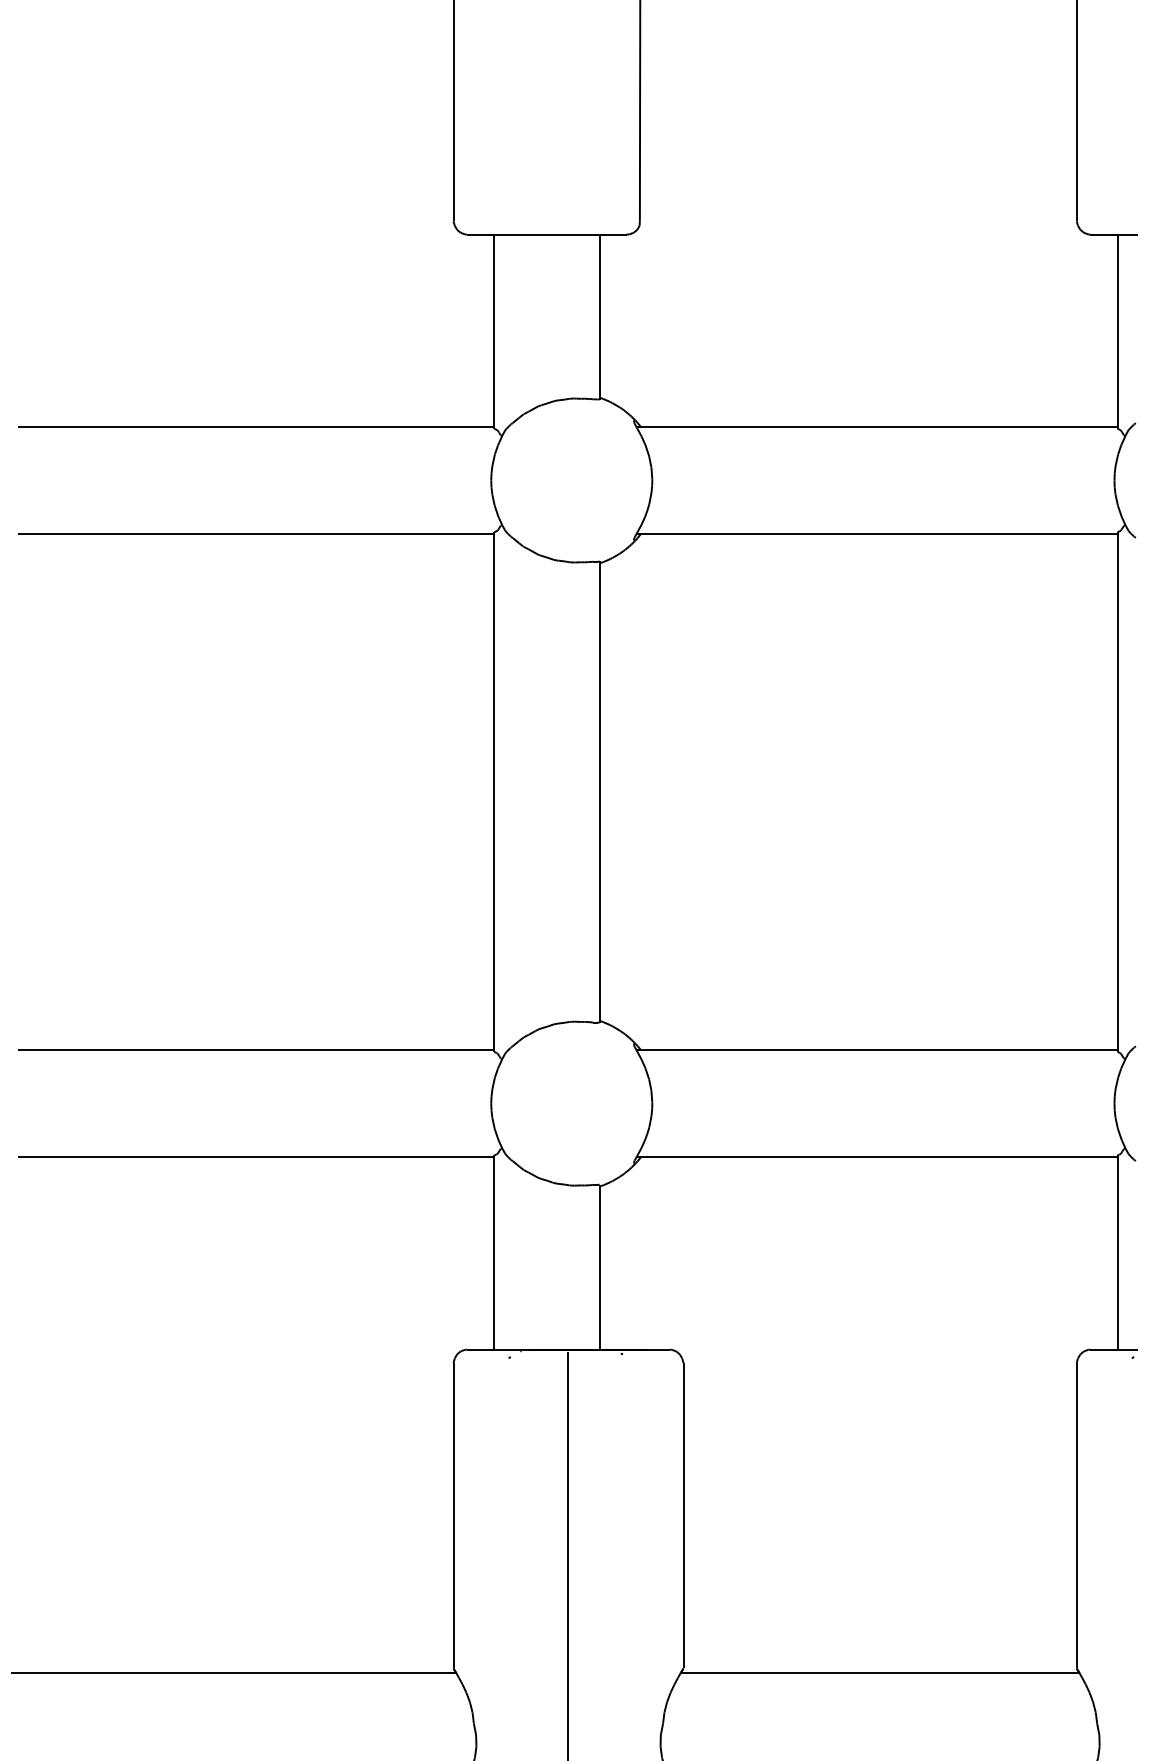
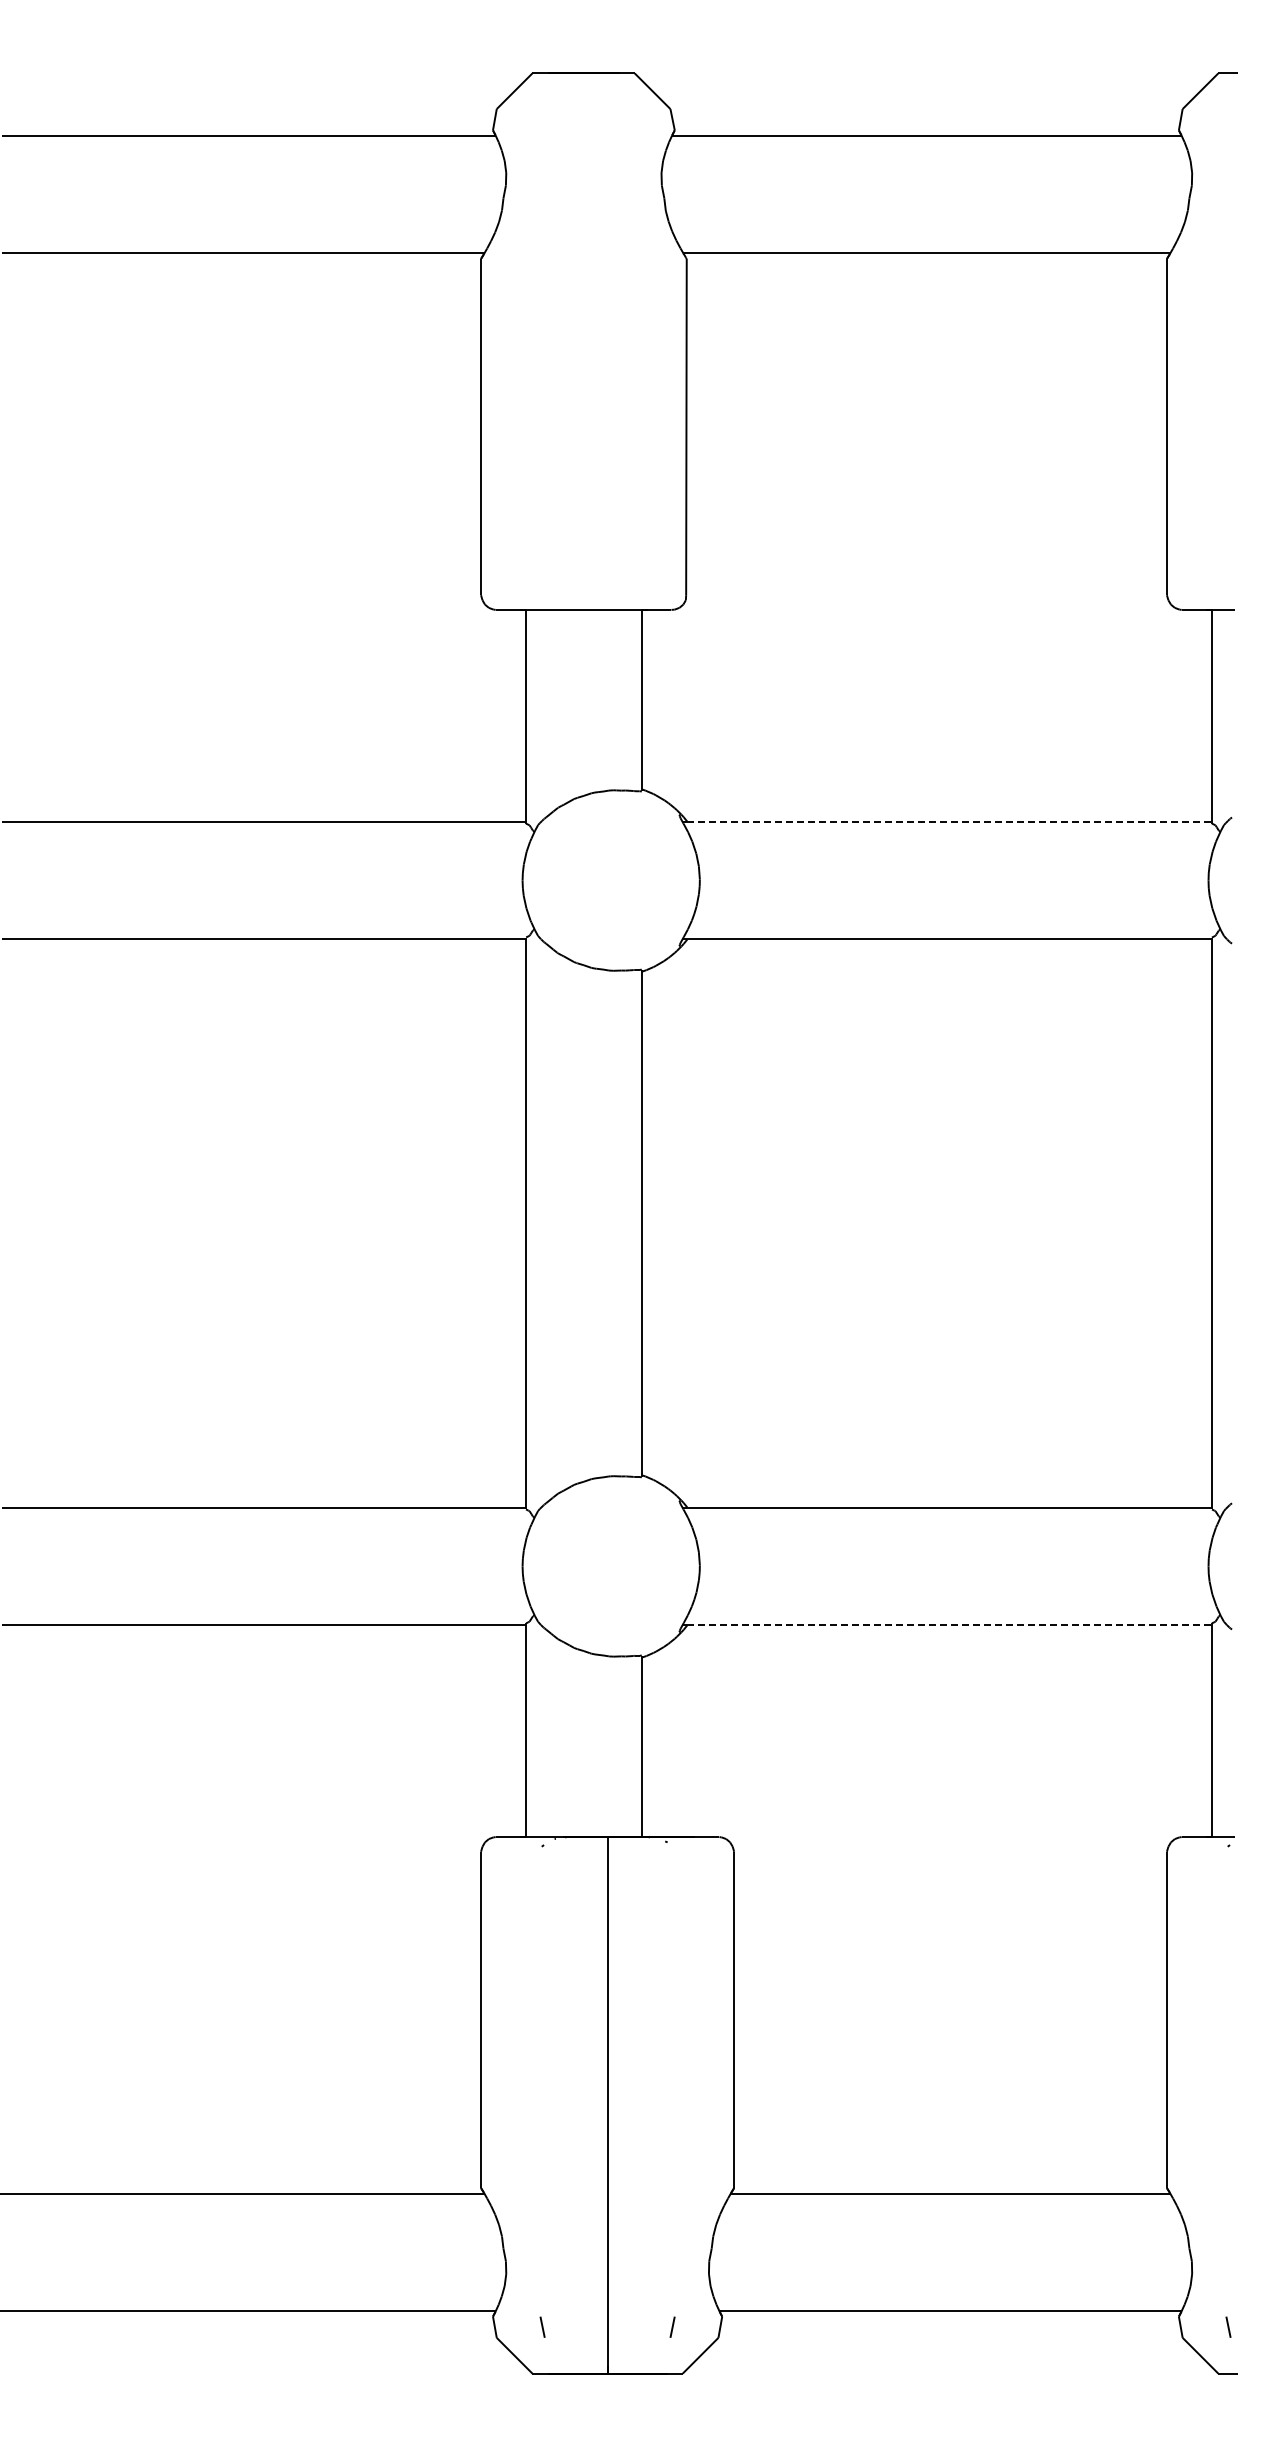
line: (880, 426) -> (950, 821), solid -> dashed
line: (880, 1157) -> (950, 1625), solid -> dashed

